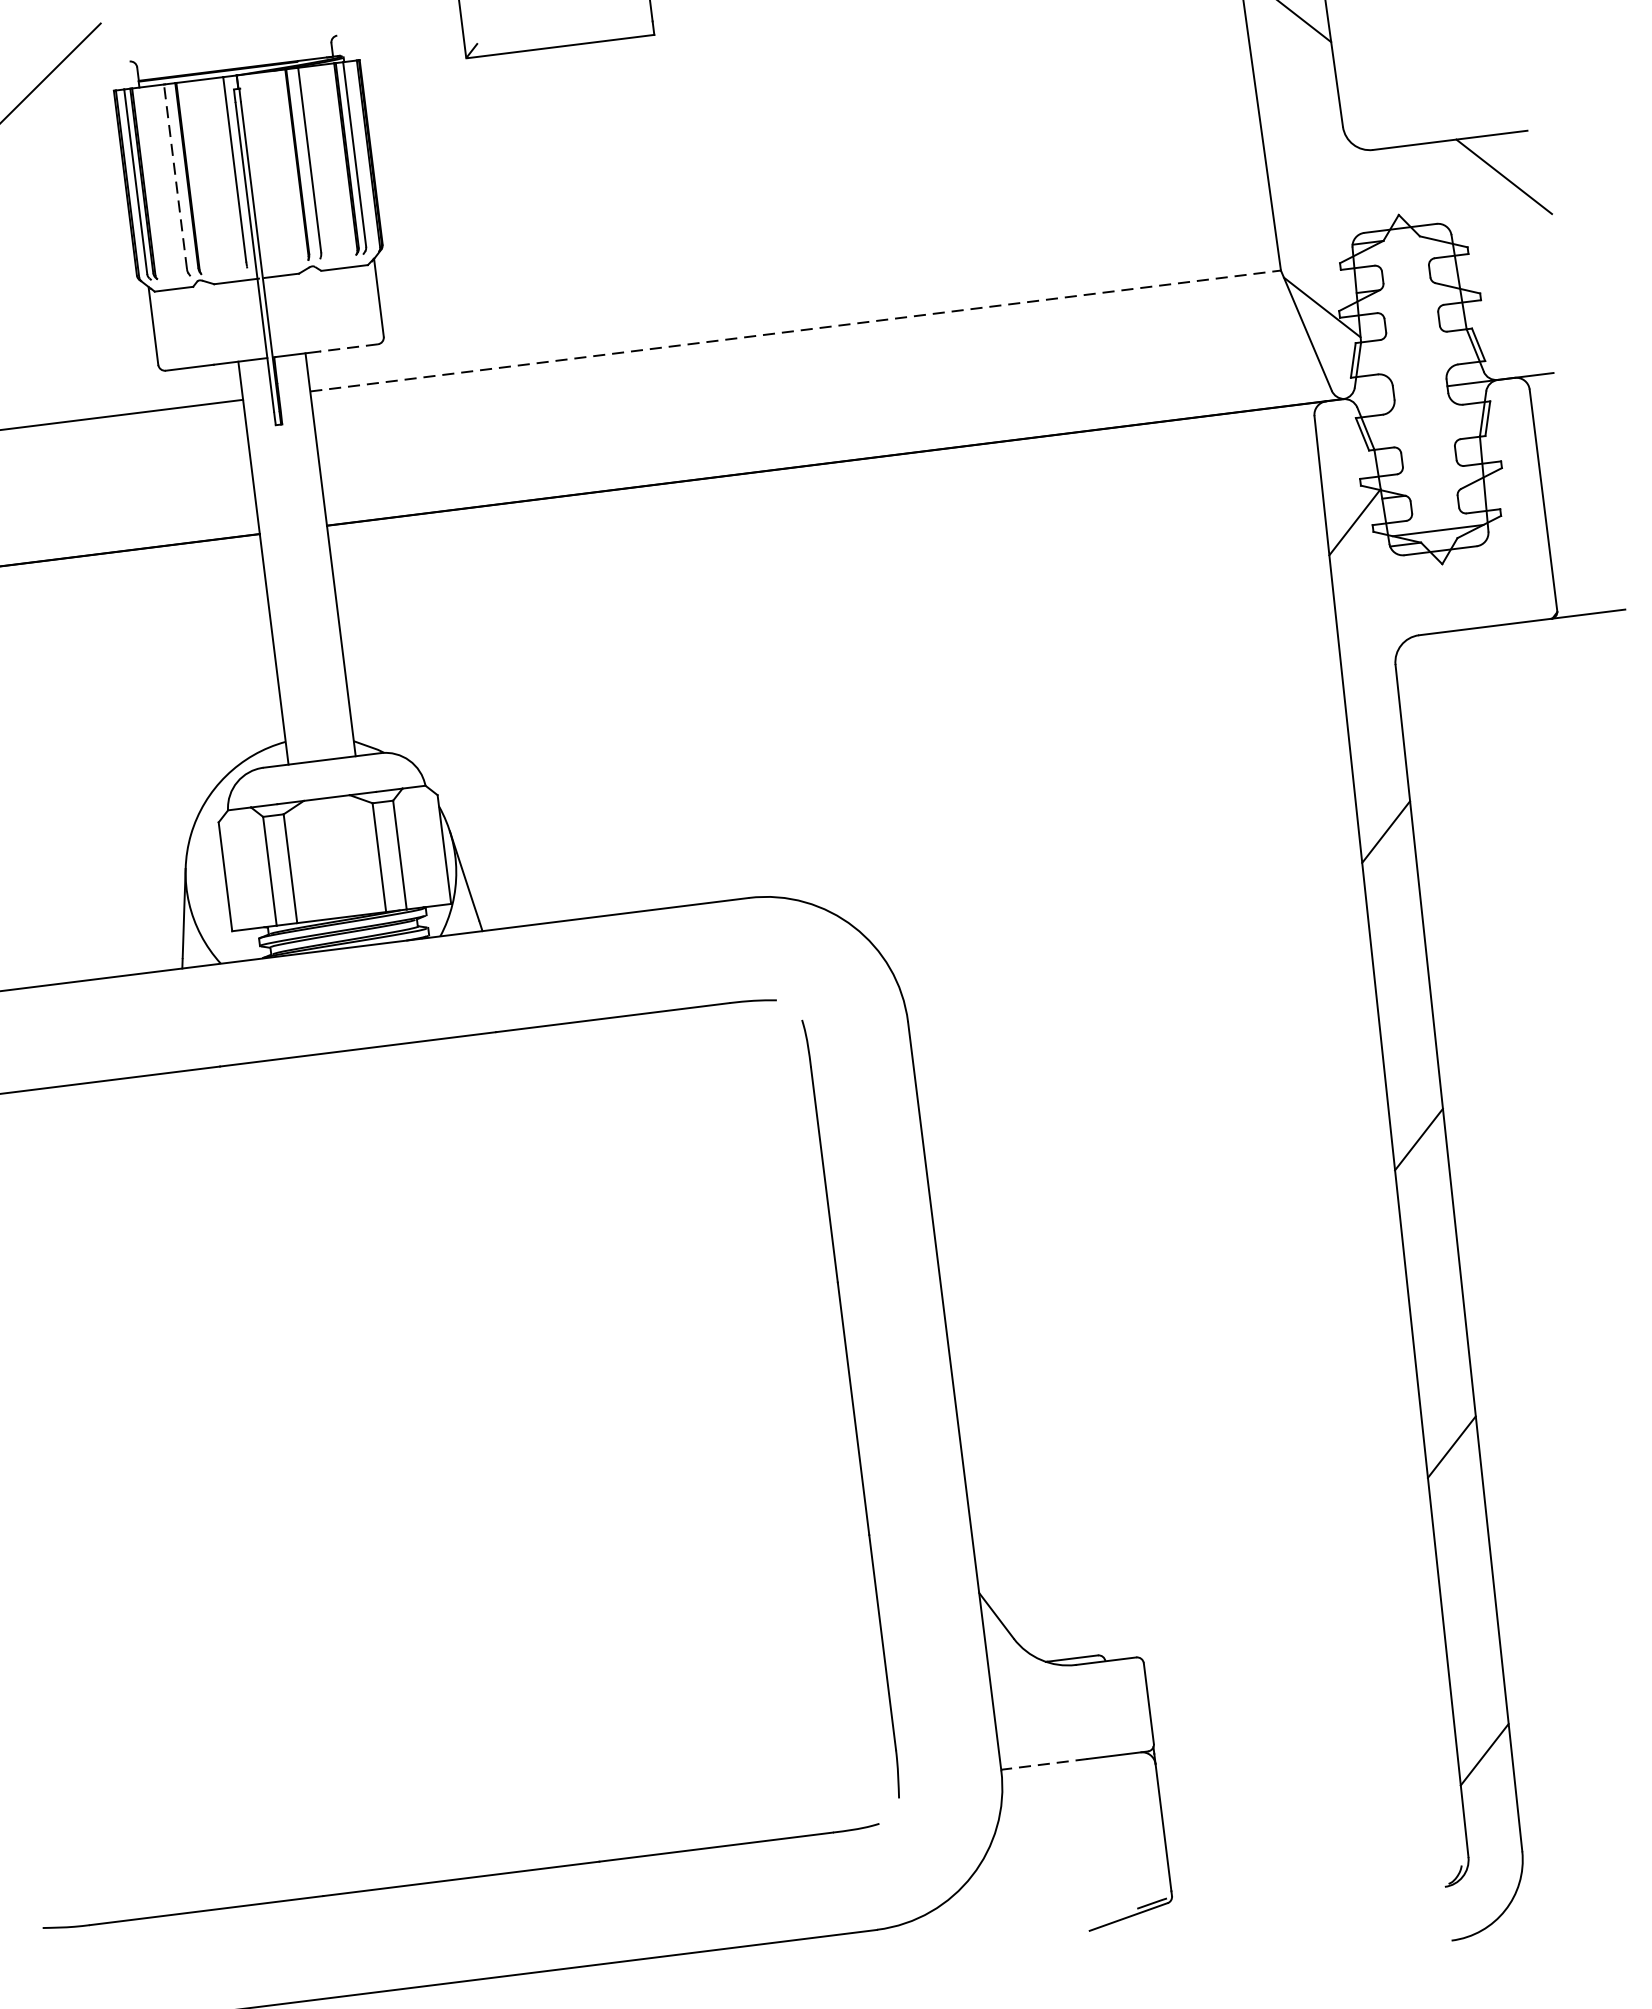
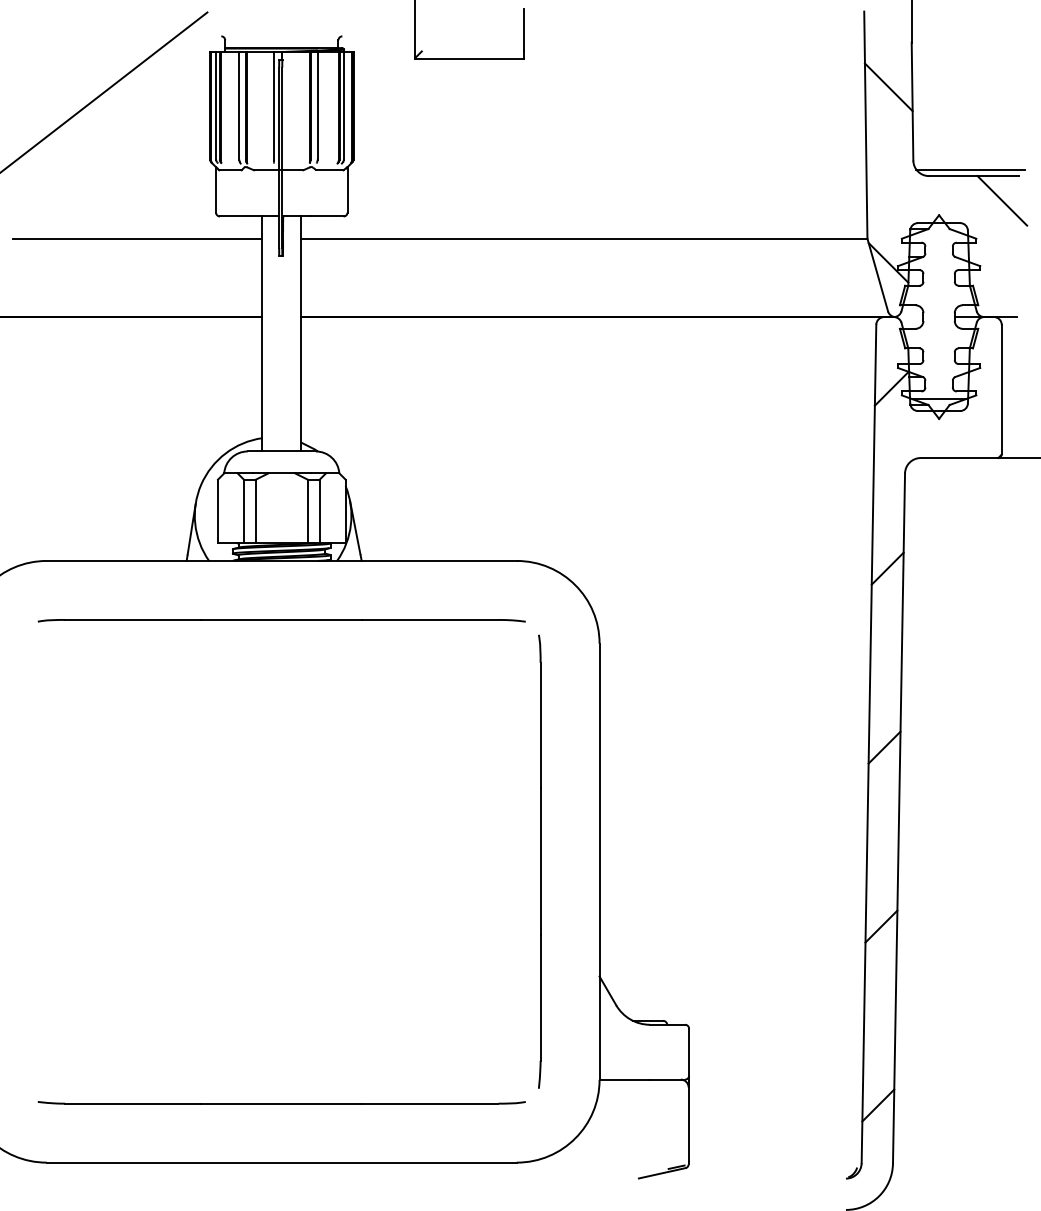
line: (1442, 129) -> (970, 169), added
line: (175, 176) -> (239, 105), dashed -> solid
line: (795, 330) -> (584, 238), dashed -> solid
line: (348, 347) -> (326, 216), dashed -> solid
line: (1043, 1764) -> (624, 1079), dashed -> solid

